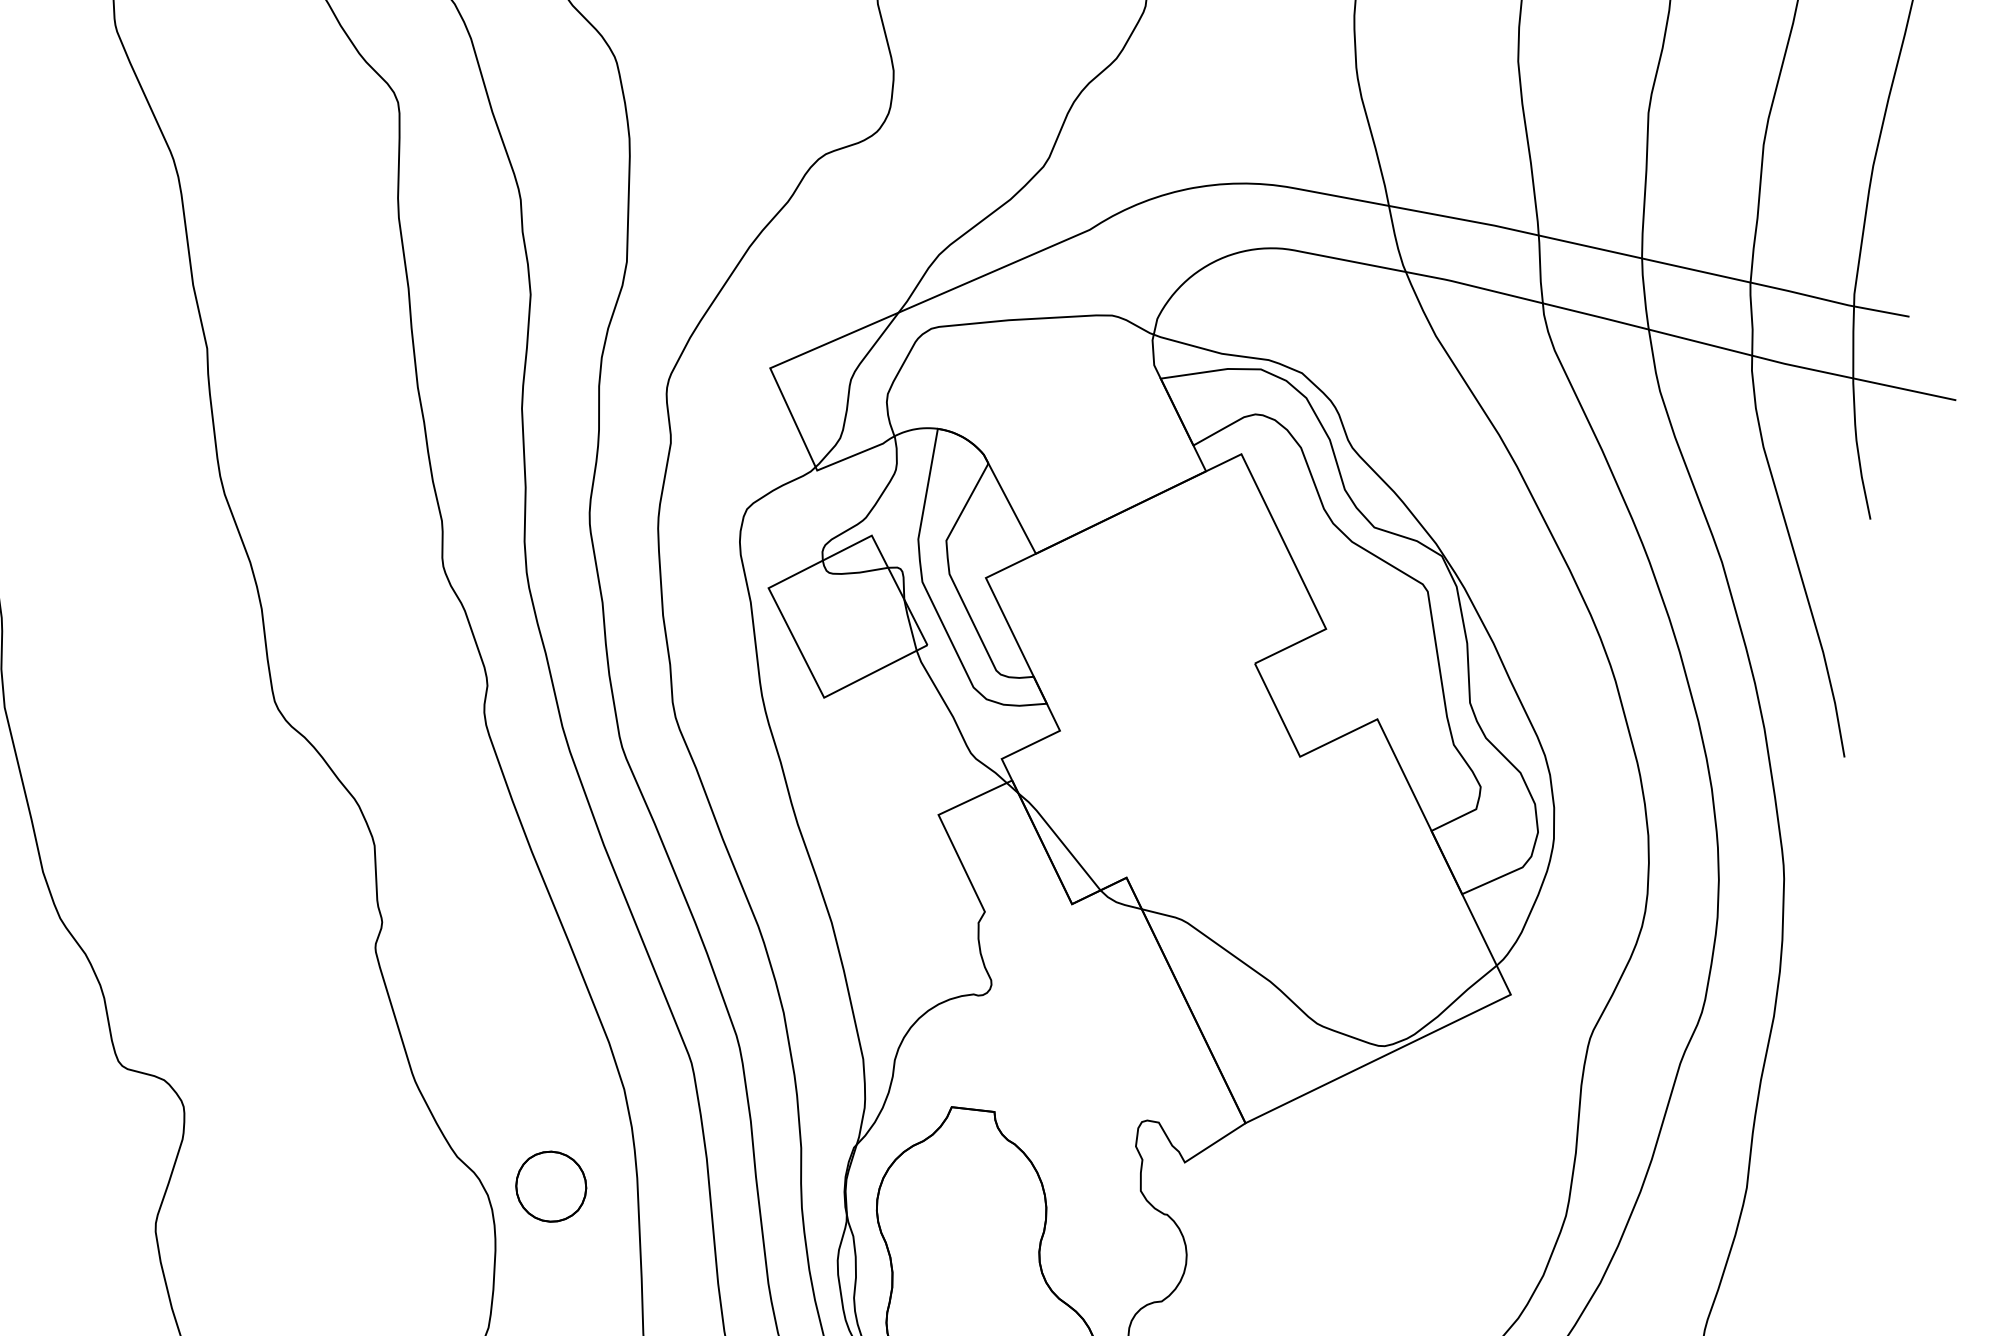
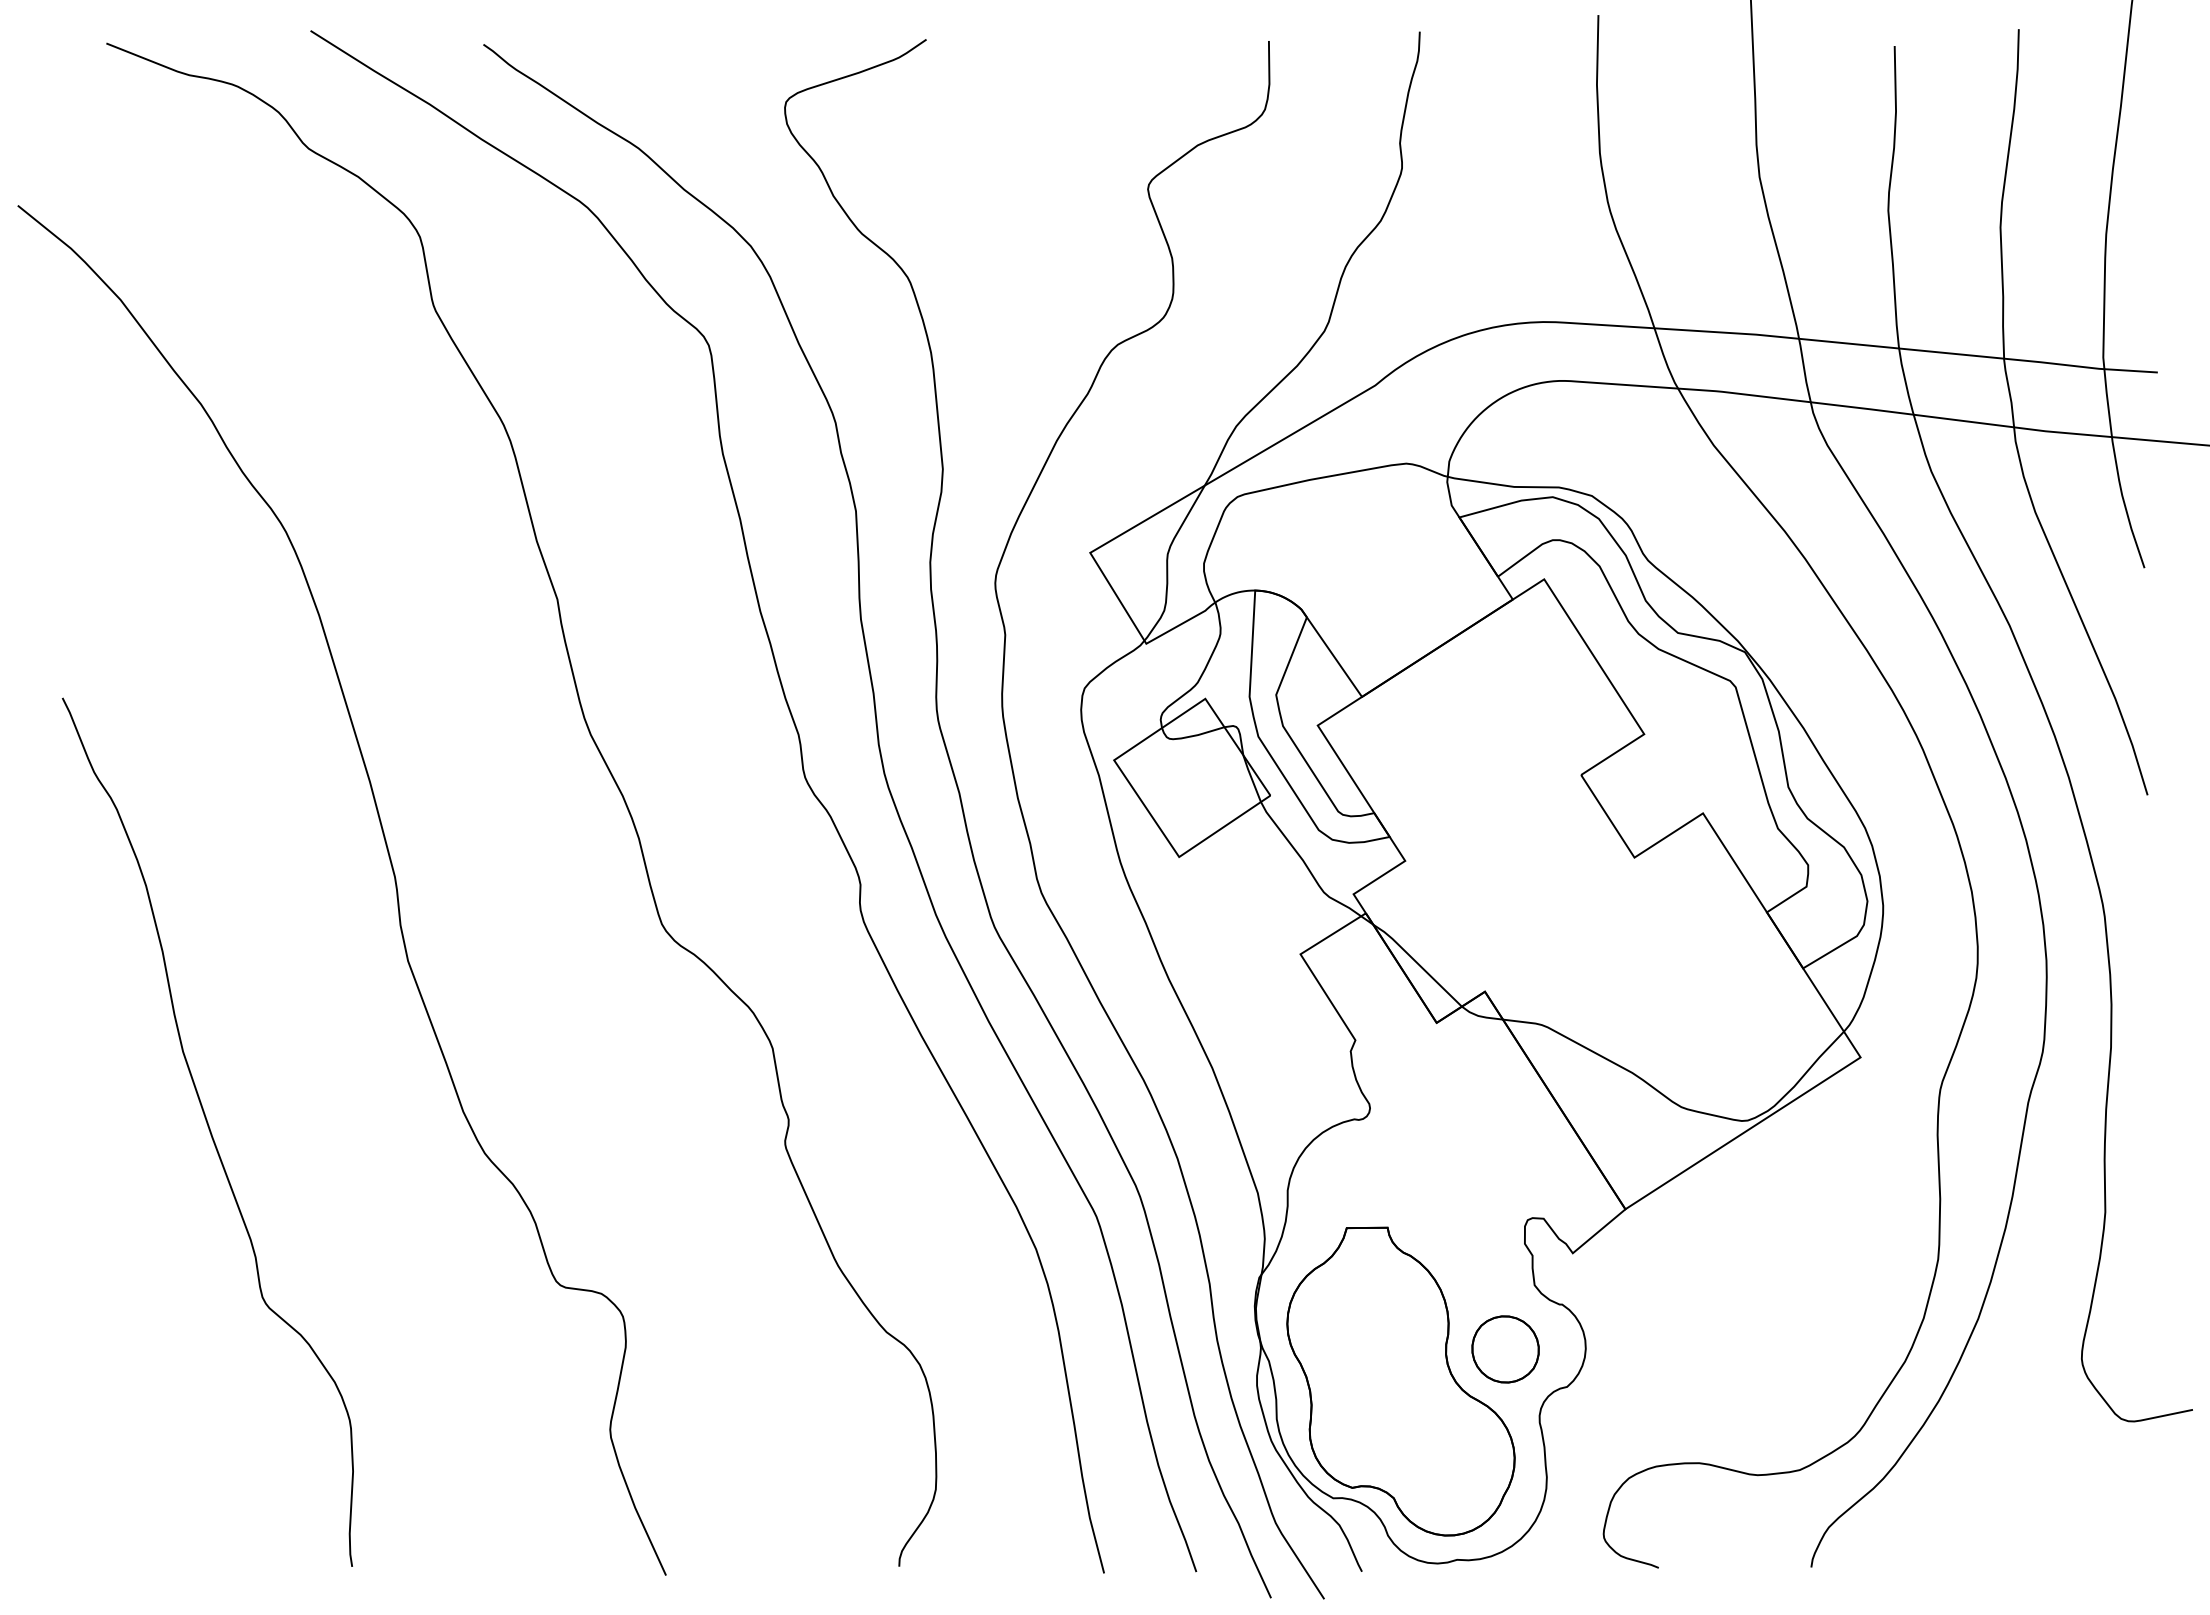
part: (551, 1186) -> (1505, 1349), moved

